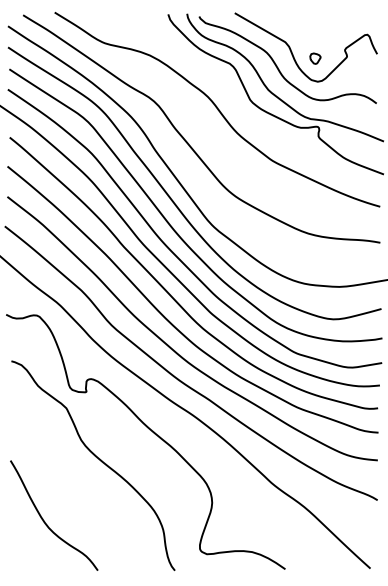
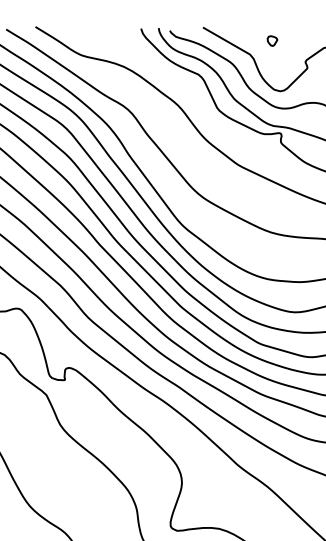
part: (315, 58) -> (272, 40), moved

